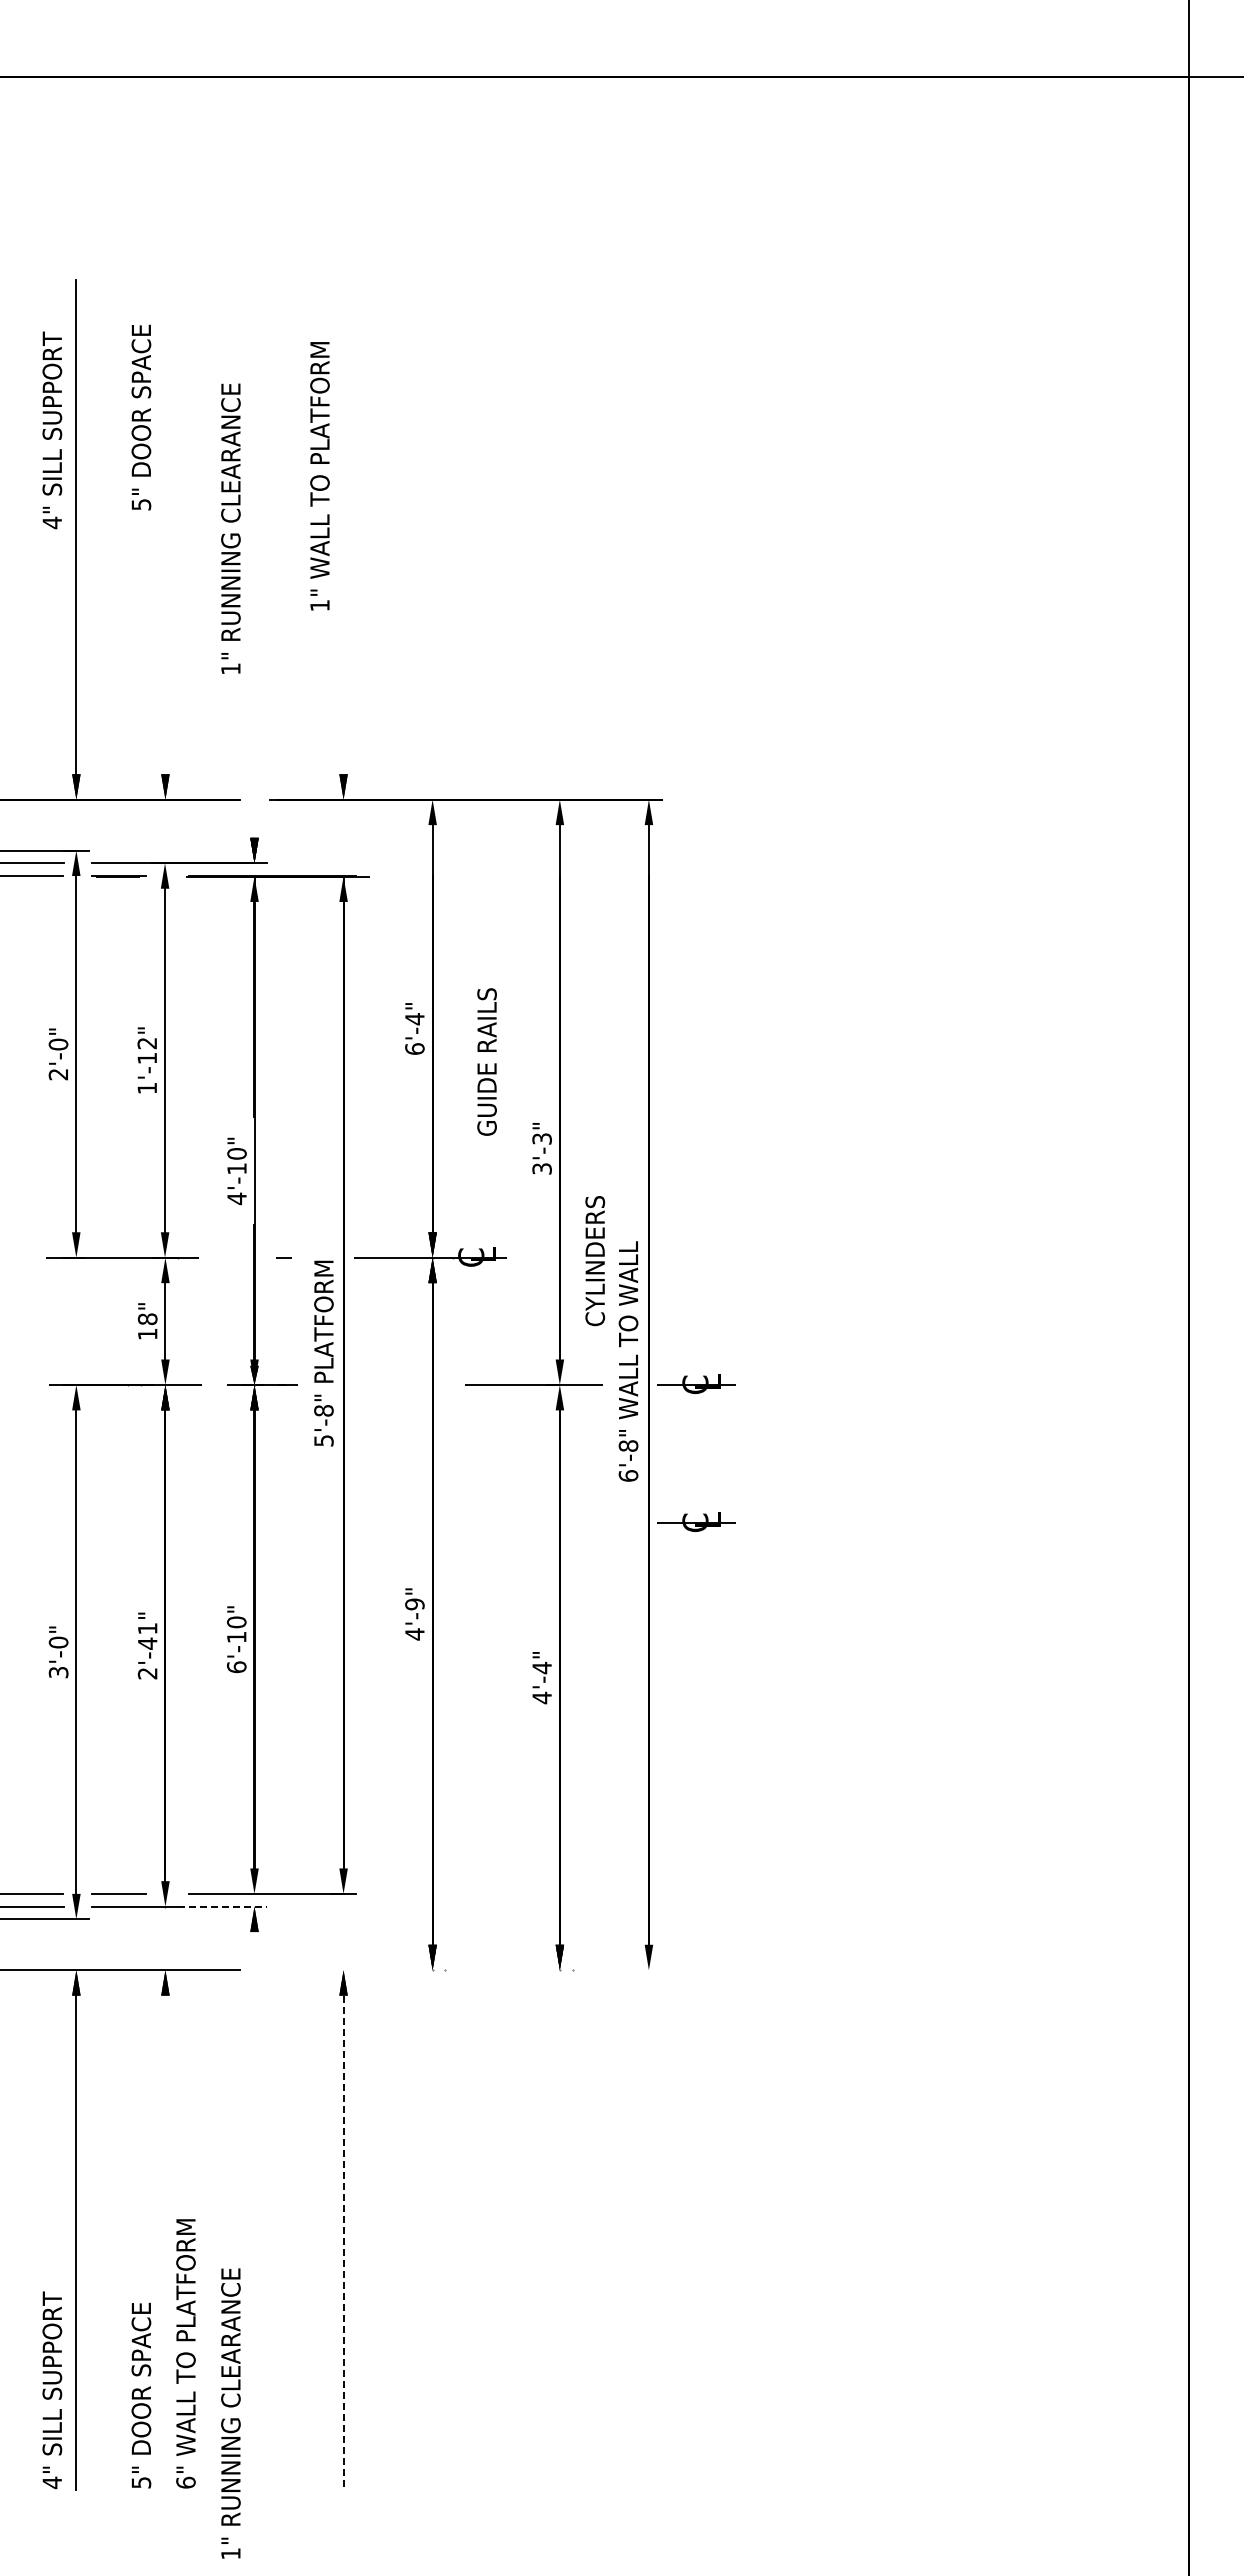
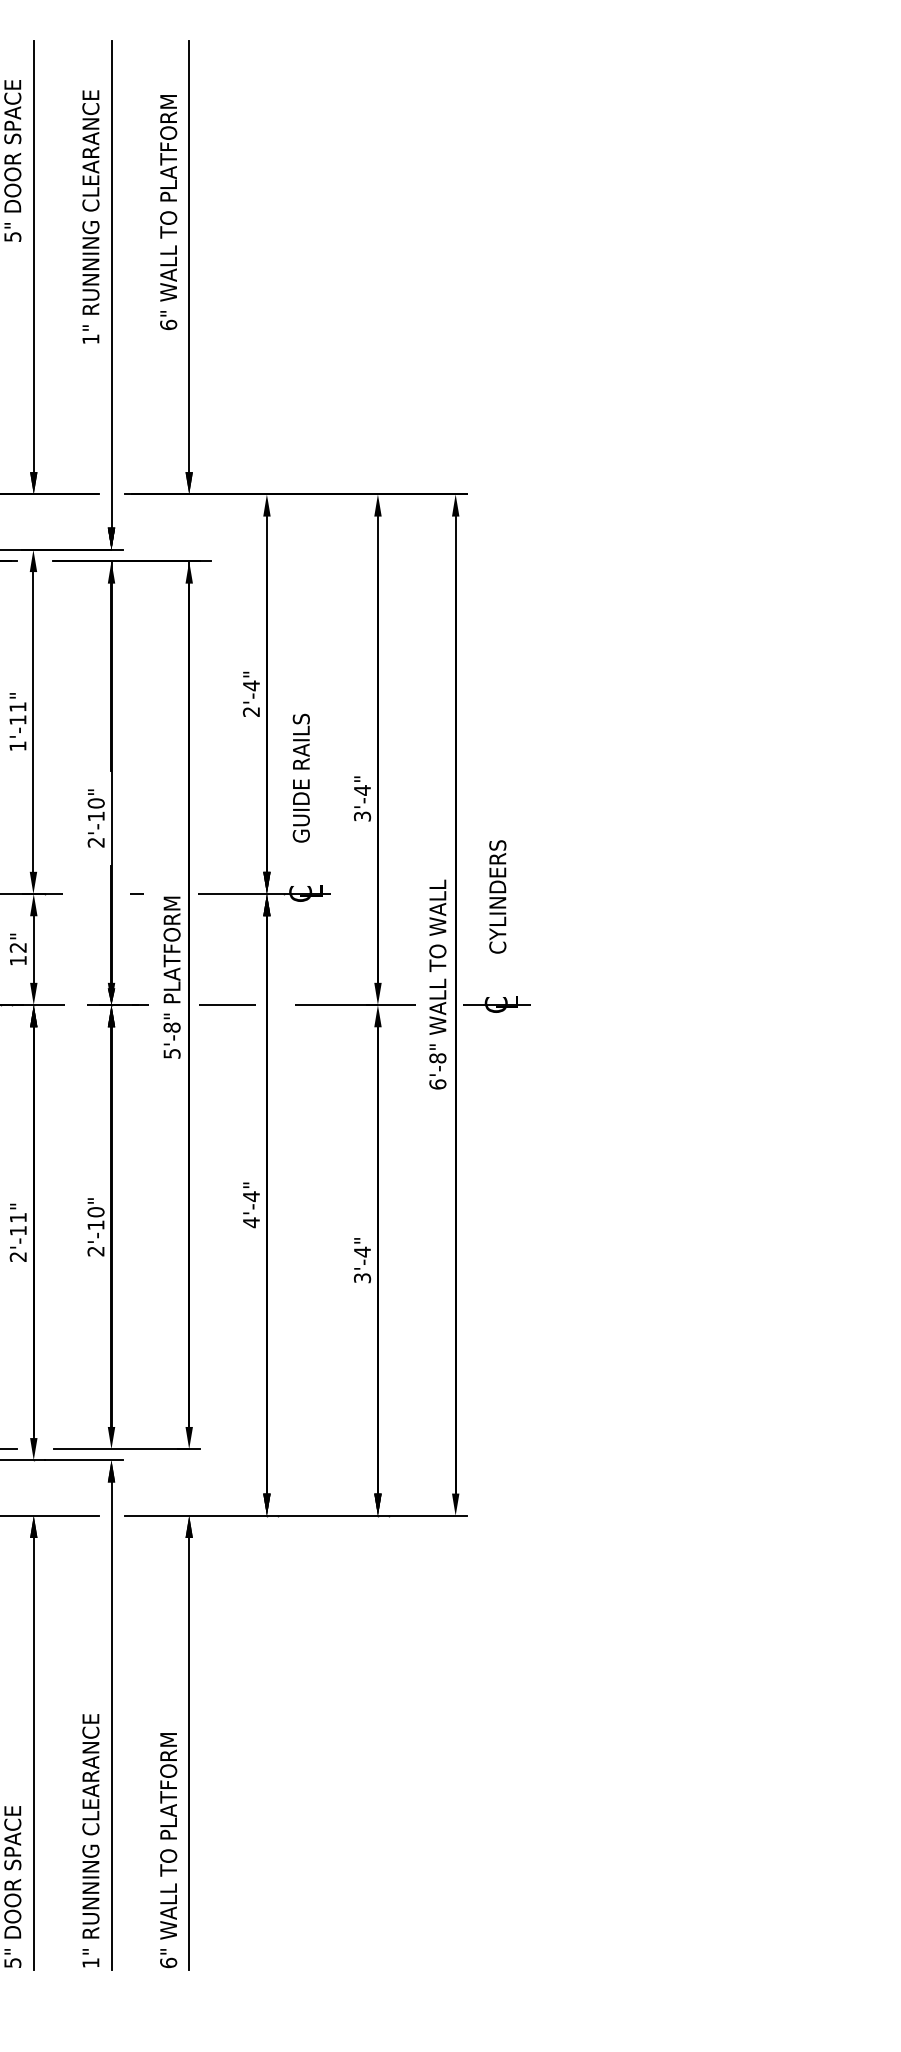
line: (165, 526) -> (33, 255), added
line: (343, 526) -> (189, 255), added
text: (230, 528) -> (90, 216), moved
line: (254, 558) -> (111, 283), added
text: (319, 605) -> (168, 324), 1" -> 6"
text: (146, 1043) -> (17, 707), 1'-12" -> 1'-11"
text: (414, 1048) -> (251, 711), 6'-4" -> 2'-4"
text: (486, 1061) -> (300, 777), moved
text: (541, 1138) -> (361, 790), 3'-3" -> 3'-4"
text: (236, 1198) -> (95, 842), 4'-10" -> 2'-10"
text: (595, 1261) -> (498, 897), moved
text: (147, 1319) -> (18, 947), 18" -> 12"
line: (387, 1384) -> (227, 1004), added
part: (696, 1522) -> (497, 1125), removed
text: (414, 1604) -> (251, 1196), 4'-9" -> 4'-4"
text: (147, 1643) -> (18, 1230), 2'-41" -> 2'-11"
text: (236, 1667) -> (95, 1251), 6'-10" -> 2'-10"
text: (541, 1697) -> (361, 1277), 4'-4" -> 3'-4"
line: (222, 1906) -> (83, 1460), dashed -> solid
line: (465, 1970) -> (295, 1516), added
line: (254, 2211) -> (111, 1726), added
line: (165, 2242) -> (33, 1753), added
line: (343, 2243) -> (189, 1754), dashed -> solid
text: (185, 2353) -> (168, 1850), moved
text: (230, 2413) -> (90, 1840), moved

